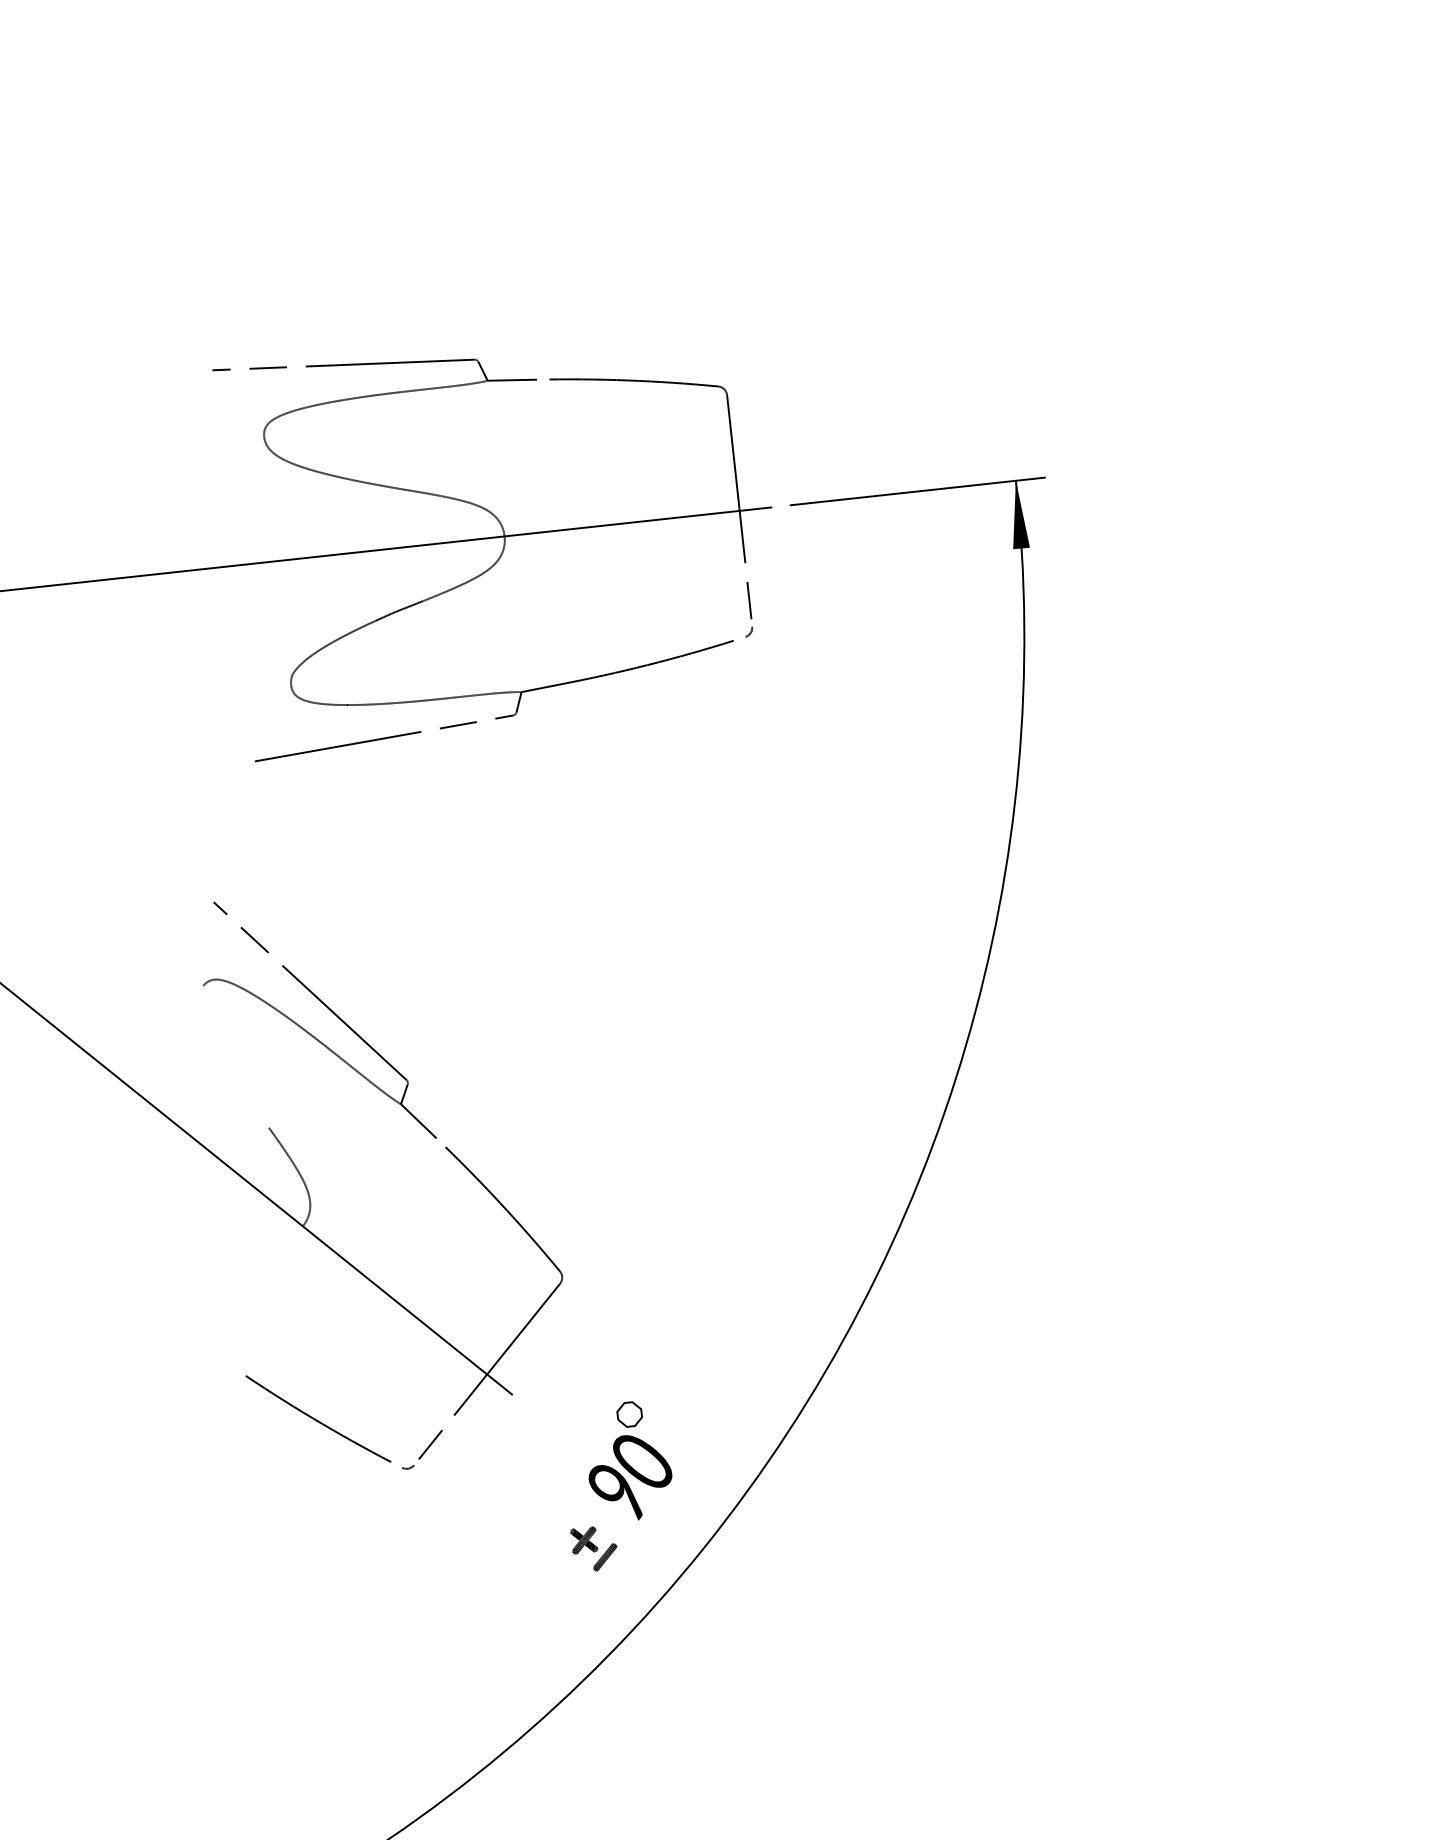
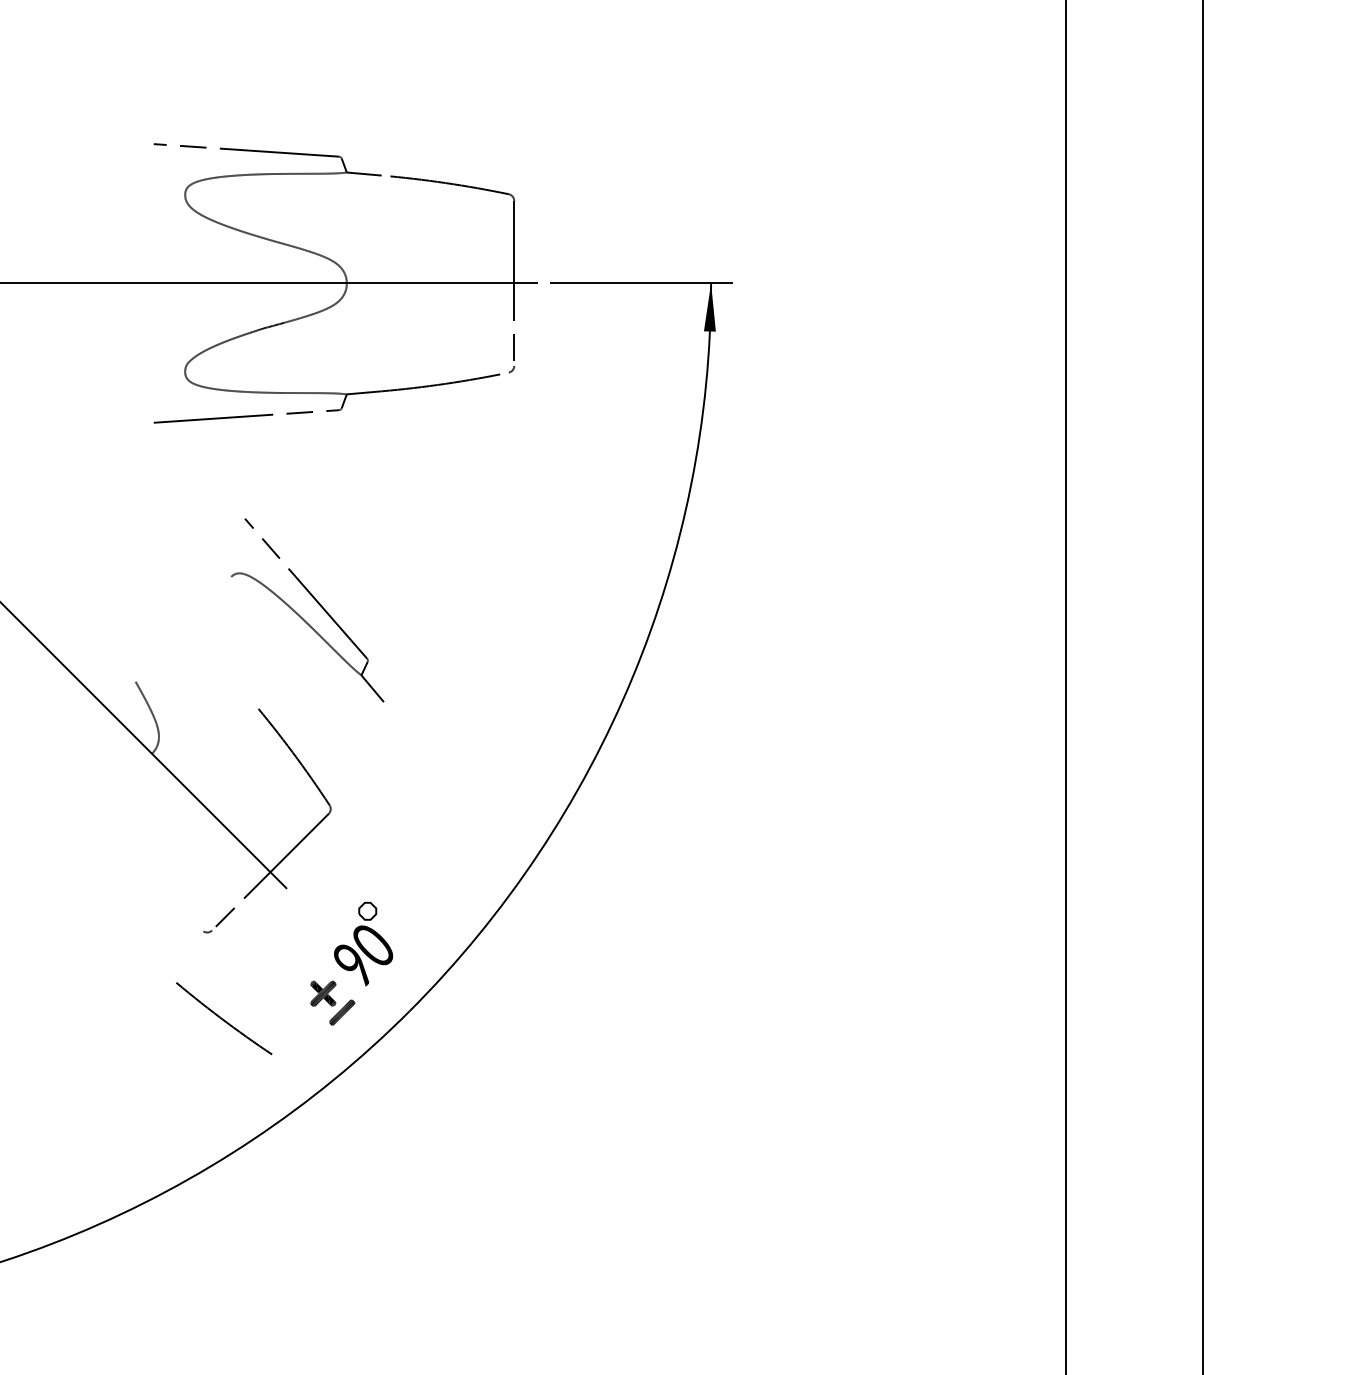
part: (307, 1030) -> (301, 616), moved
arc: (317, 1418) -> (223, 1018), moved
part: (594, 1549) -> (332, 1003), size x1.4

